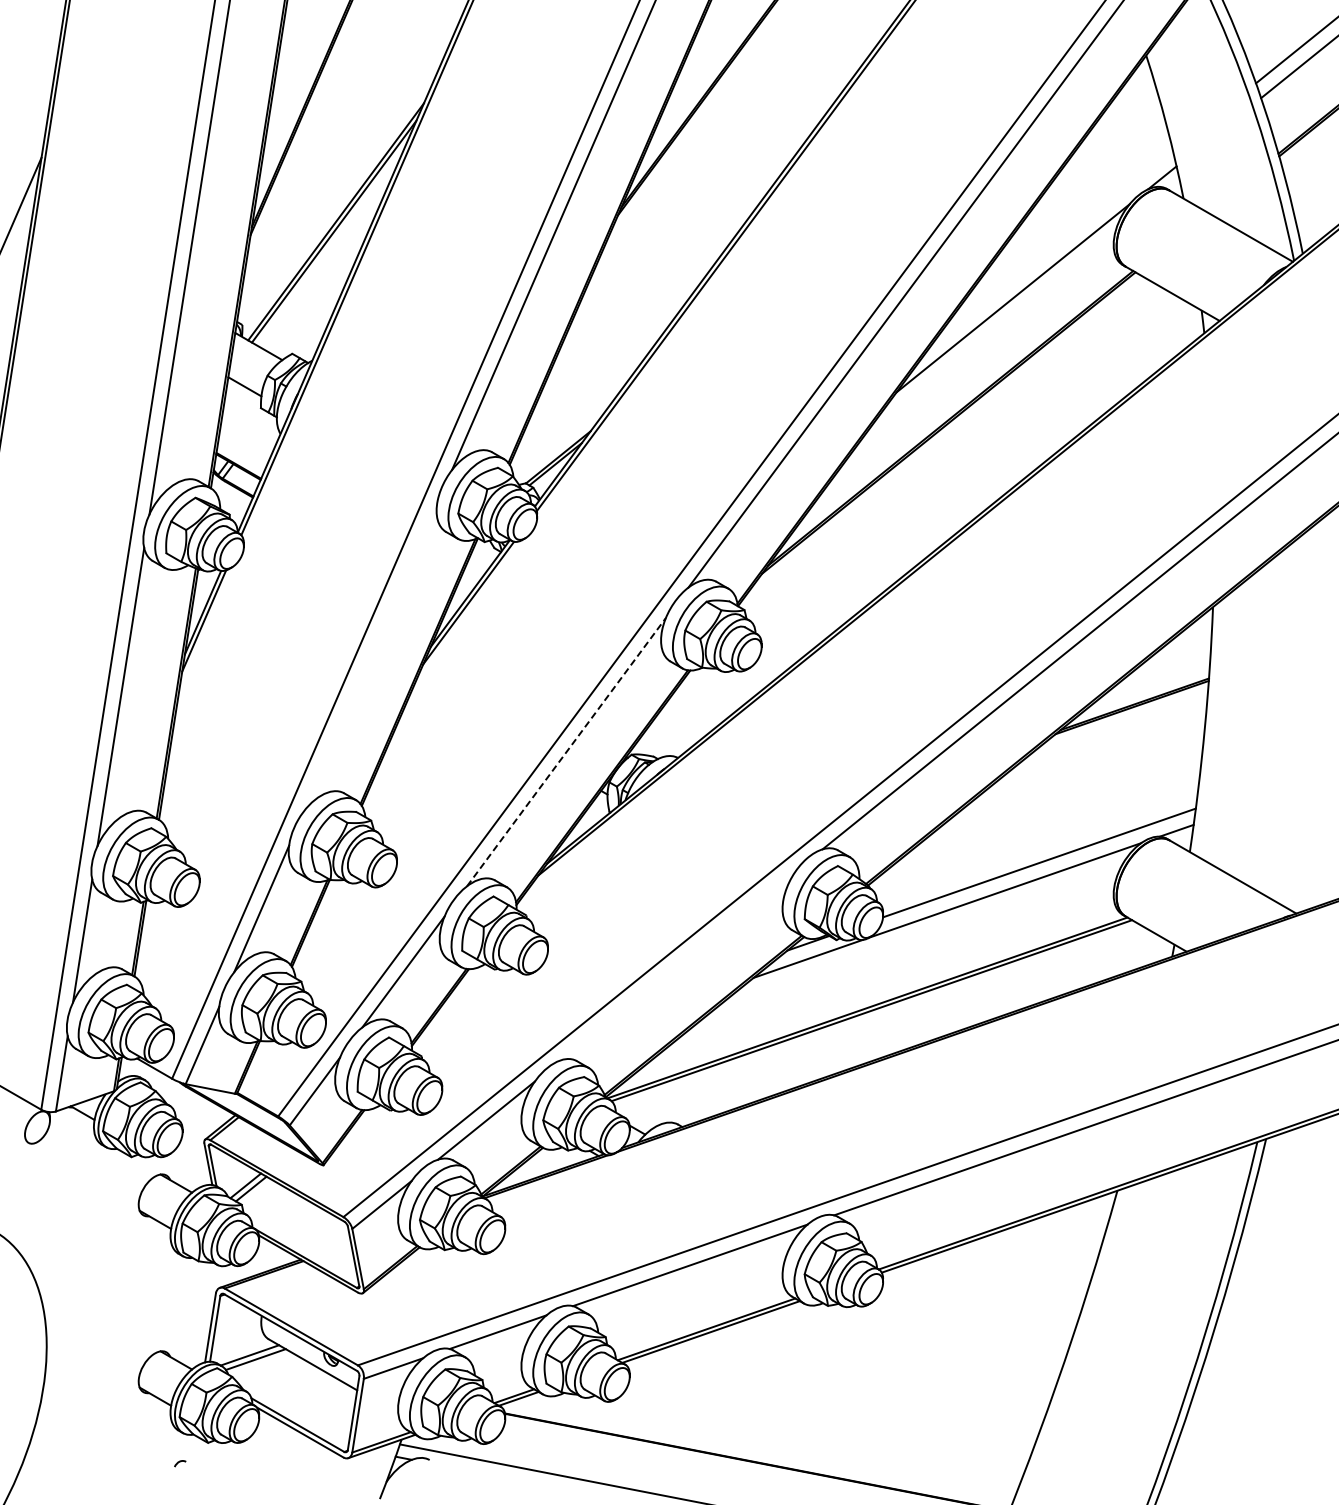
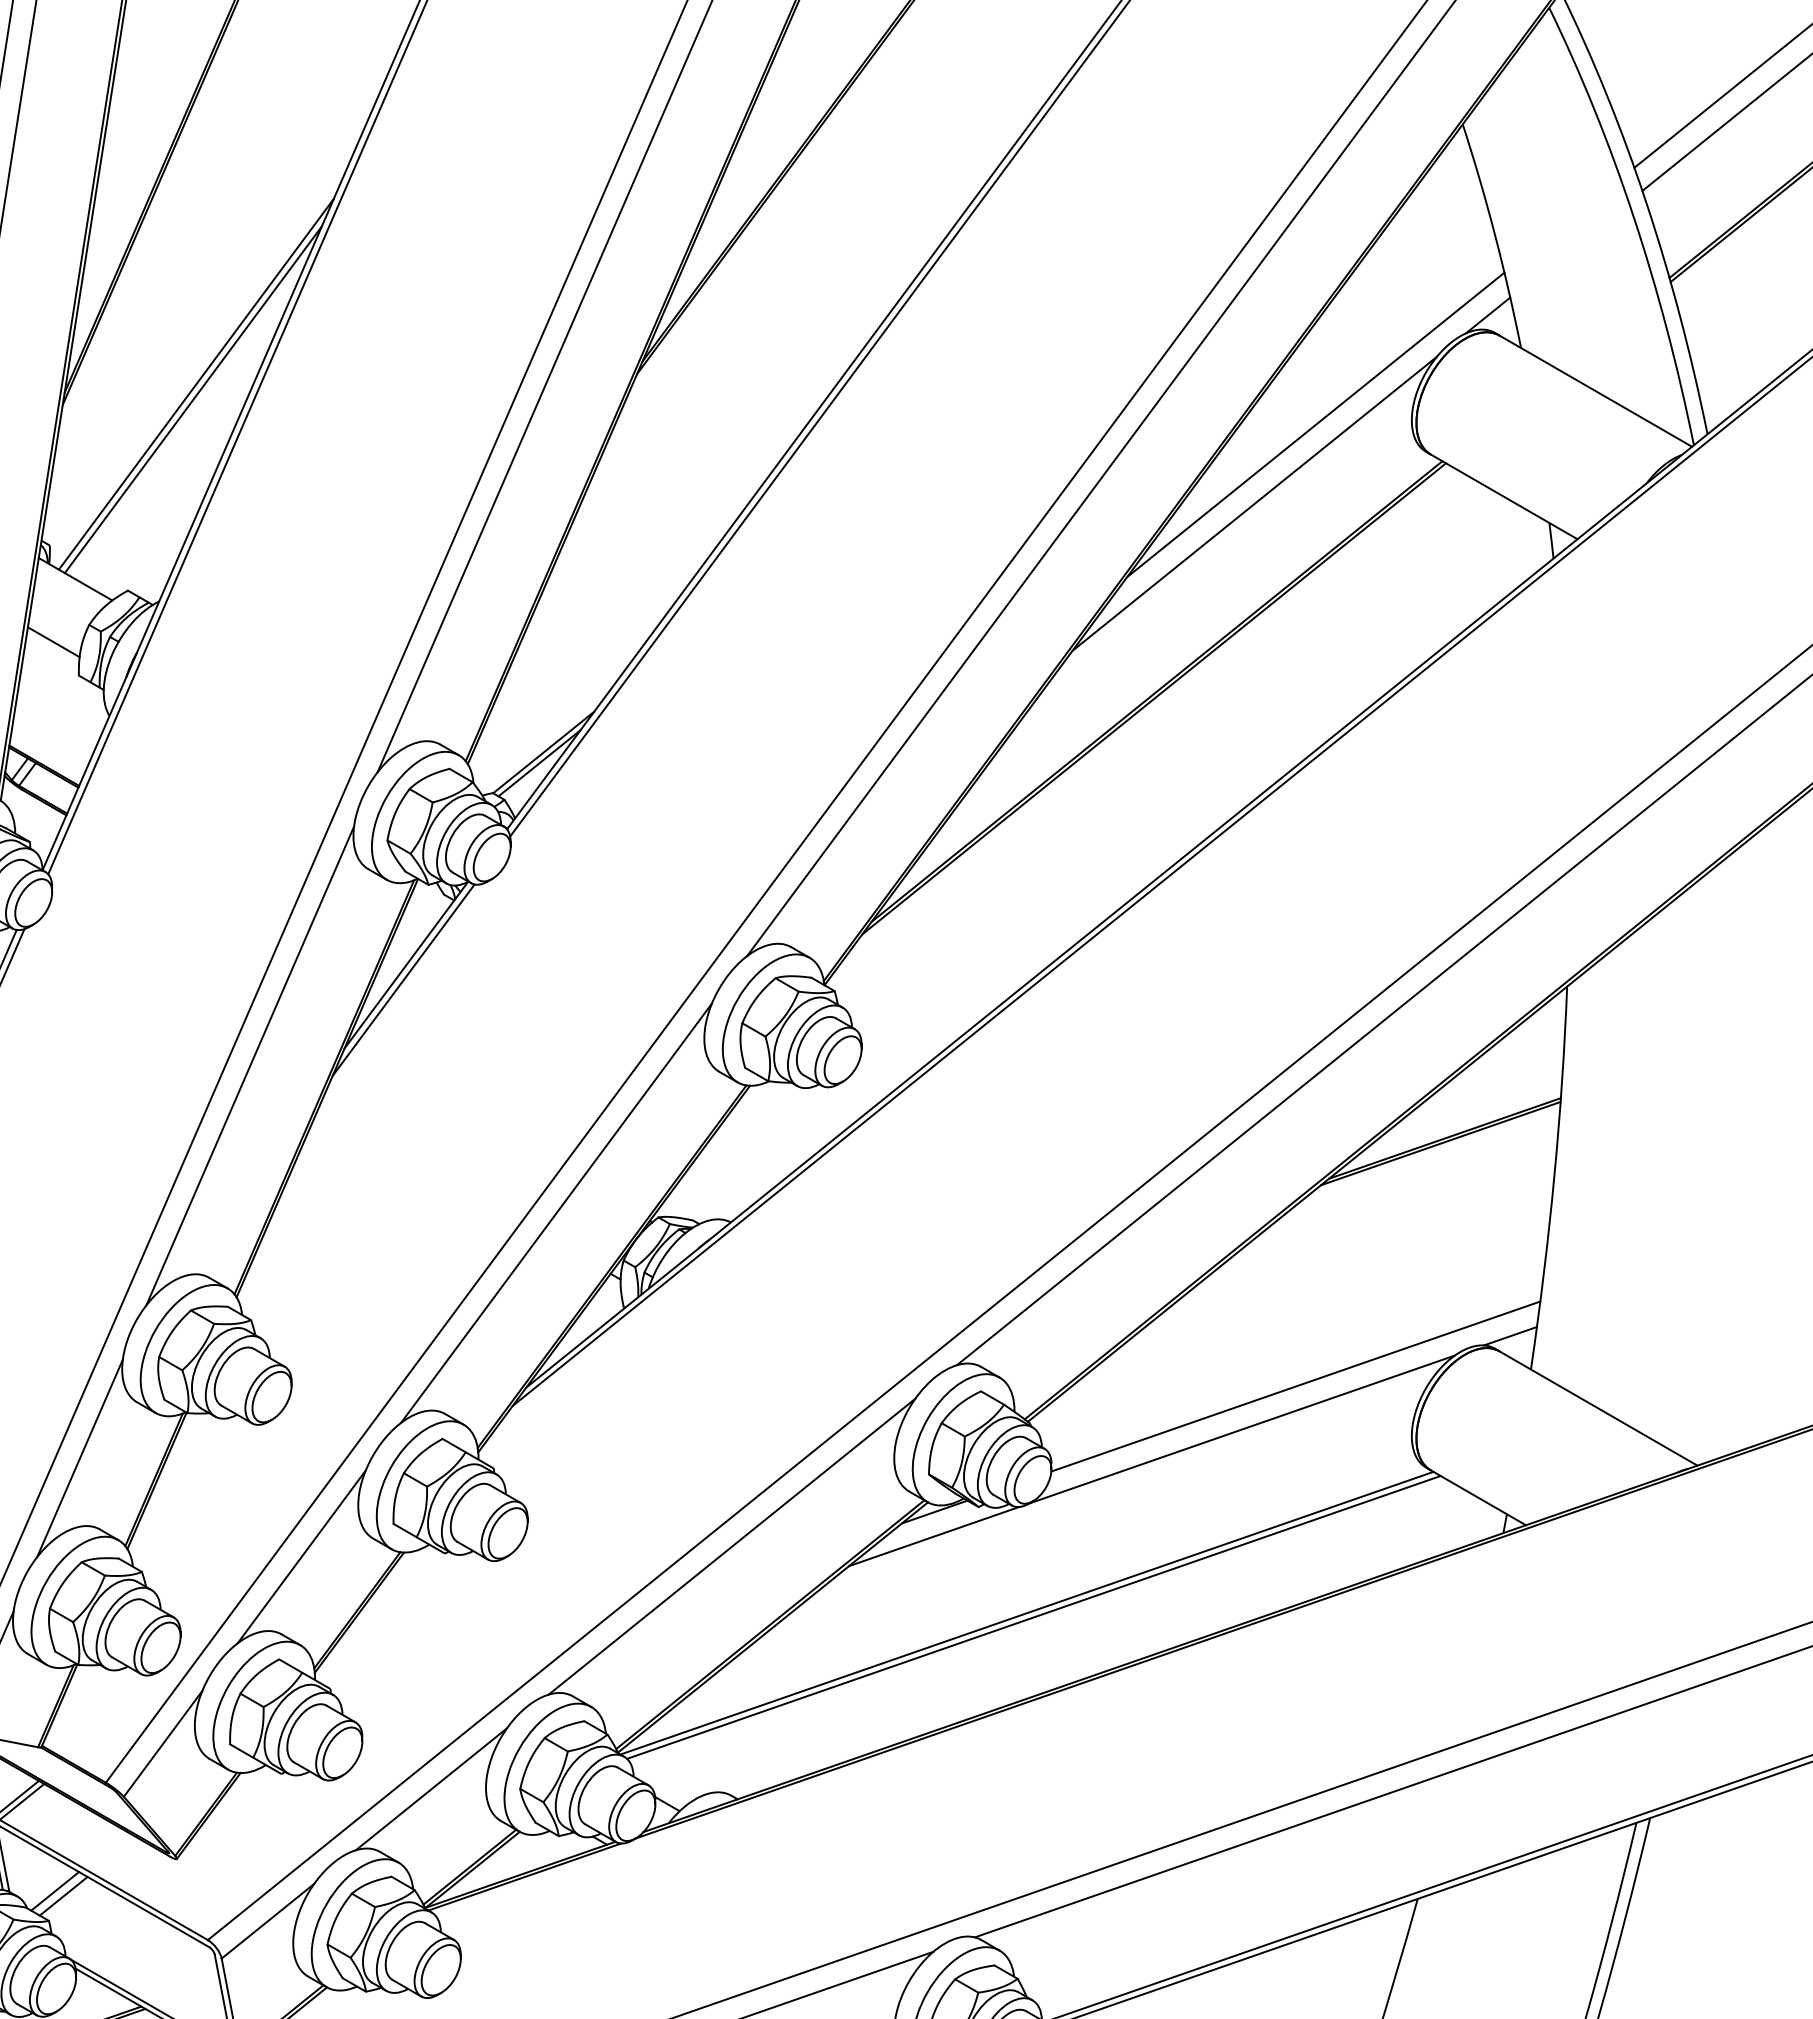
line: (1051, 247) -> (1314, 424), added
line: (370, 657) -> (250, 1065), added
line: (566, 752) -> (556, 1213), dashed -> solid
line: (678, 965) -> (731, 1546), added

